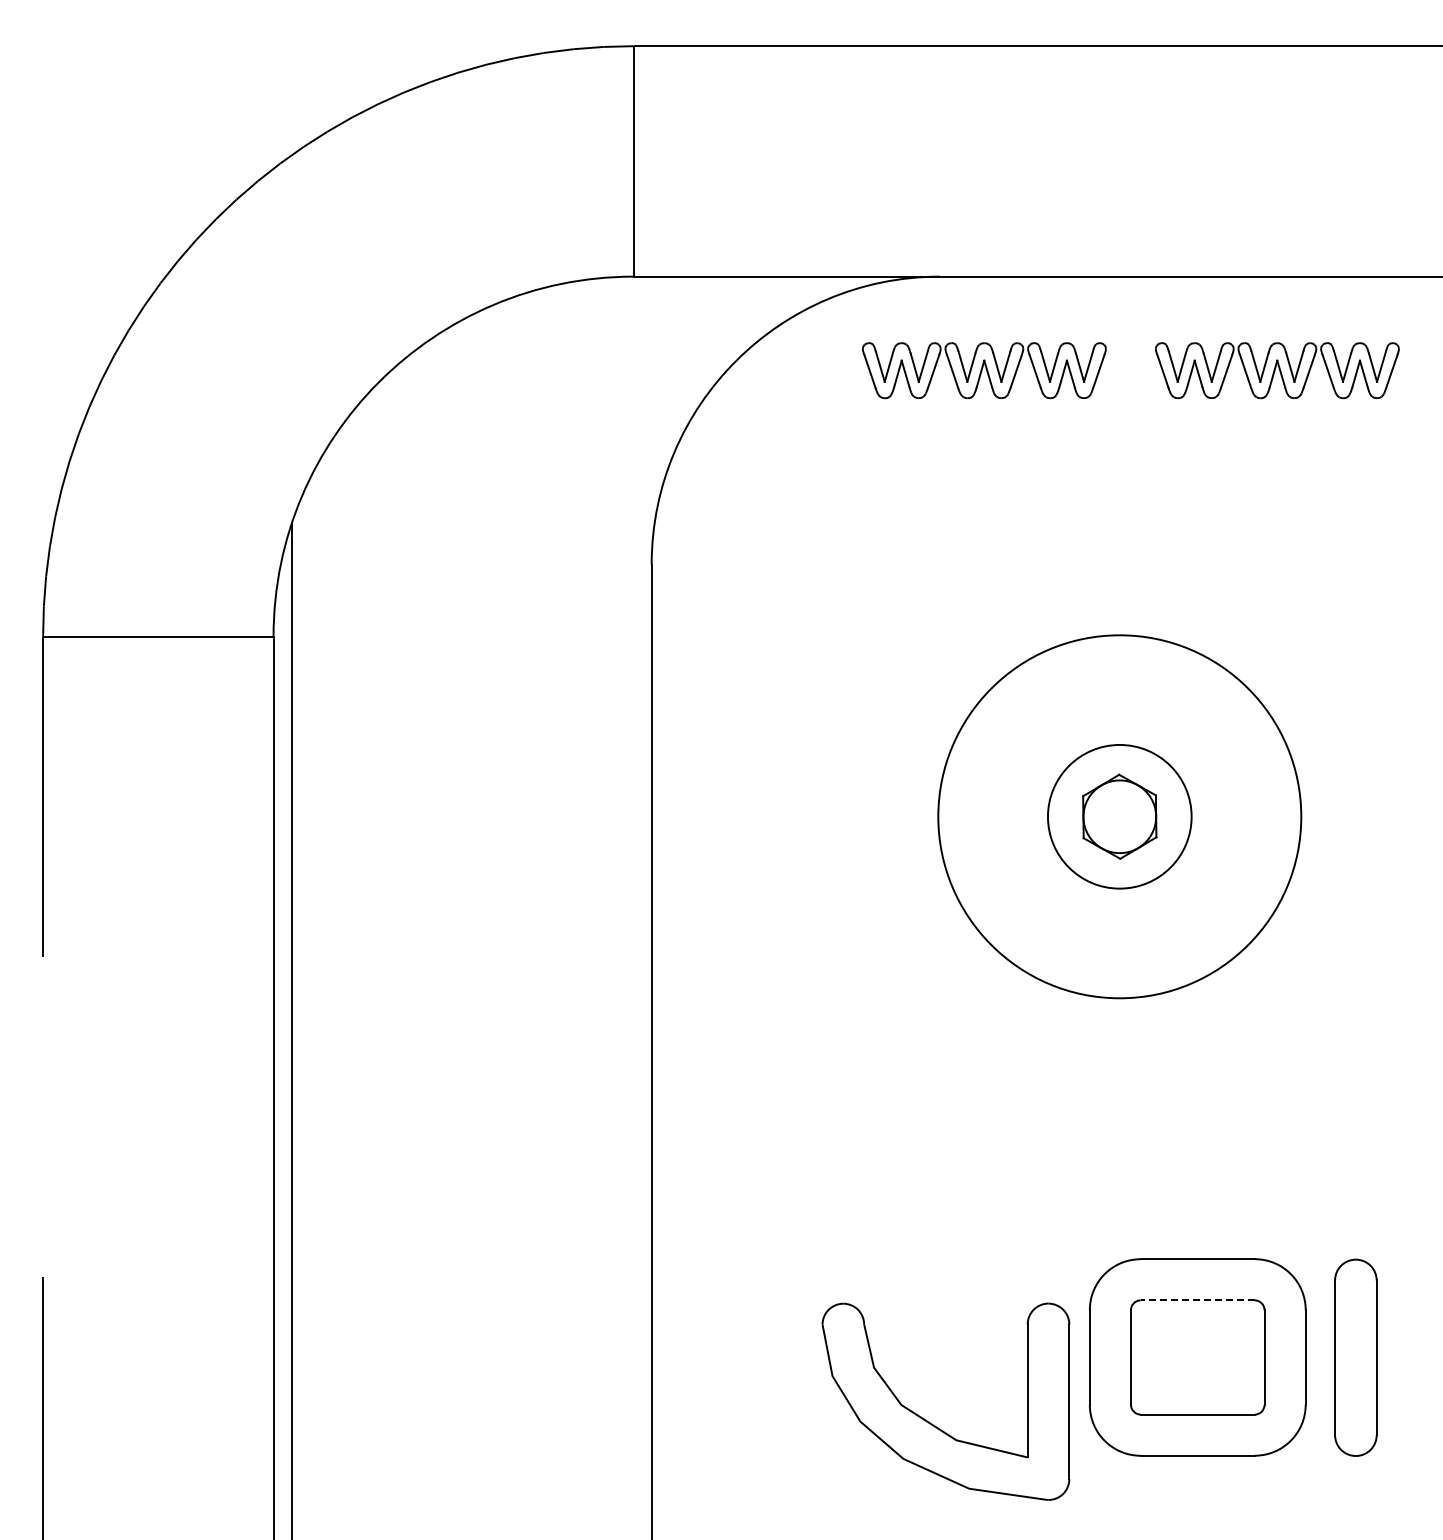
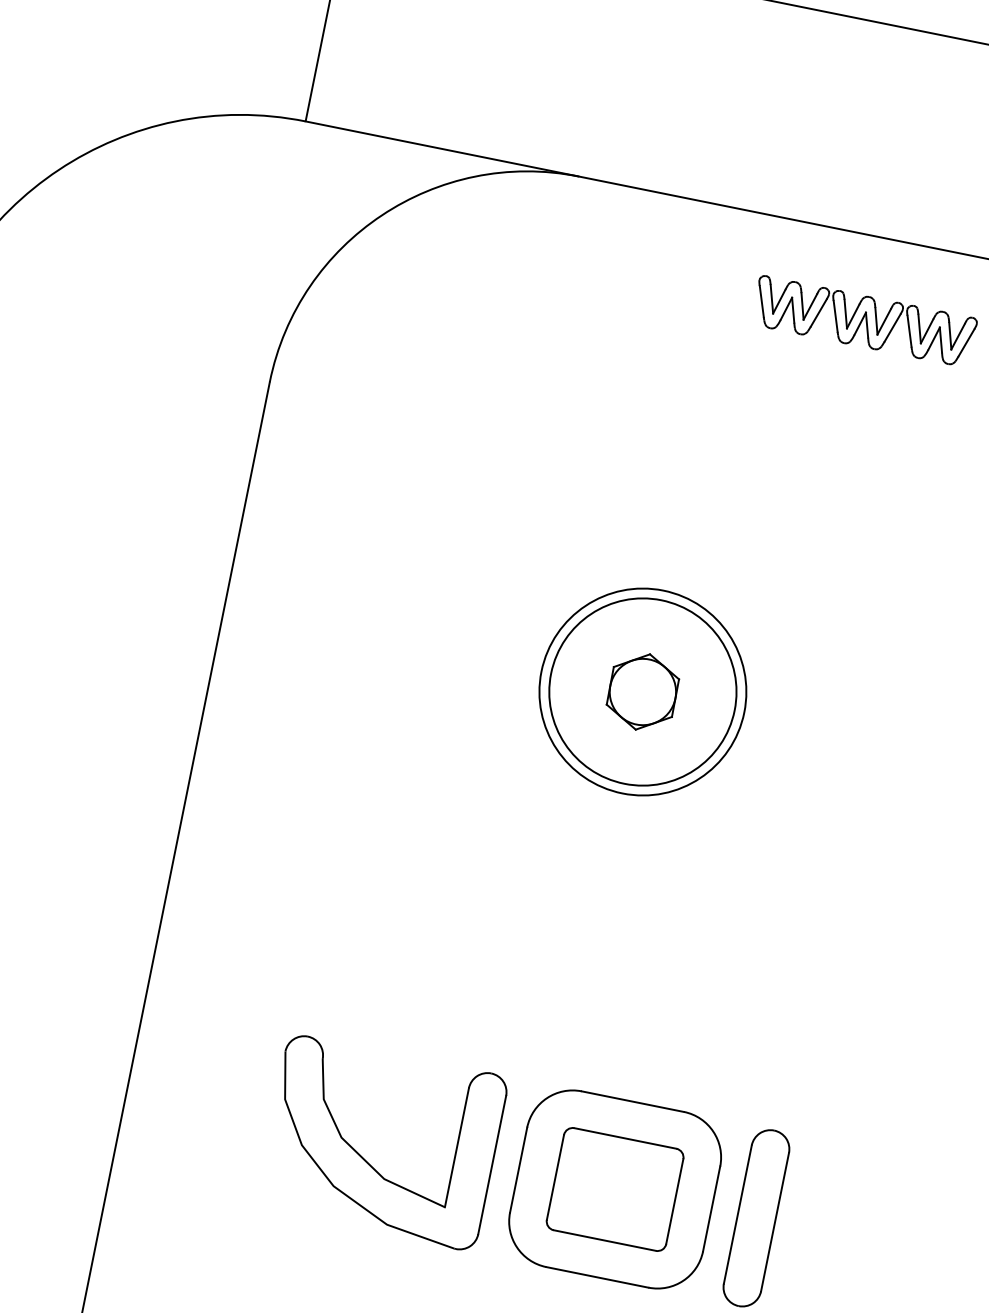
part: (984, 370) -> (602, 268), removed
circle: (1119, 816) -> (642, 691), size x0.62
circle: (1119, 816) -> (642, 691), size x1.43
line: (1197, 1300) -> (625, 1138), dashed -> solid
part: (932, 1423) -> (365, 1159), moved

